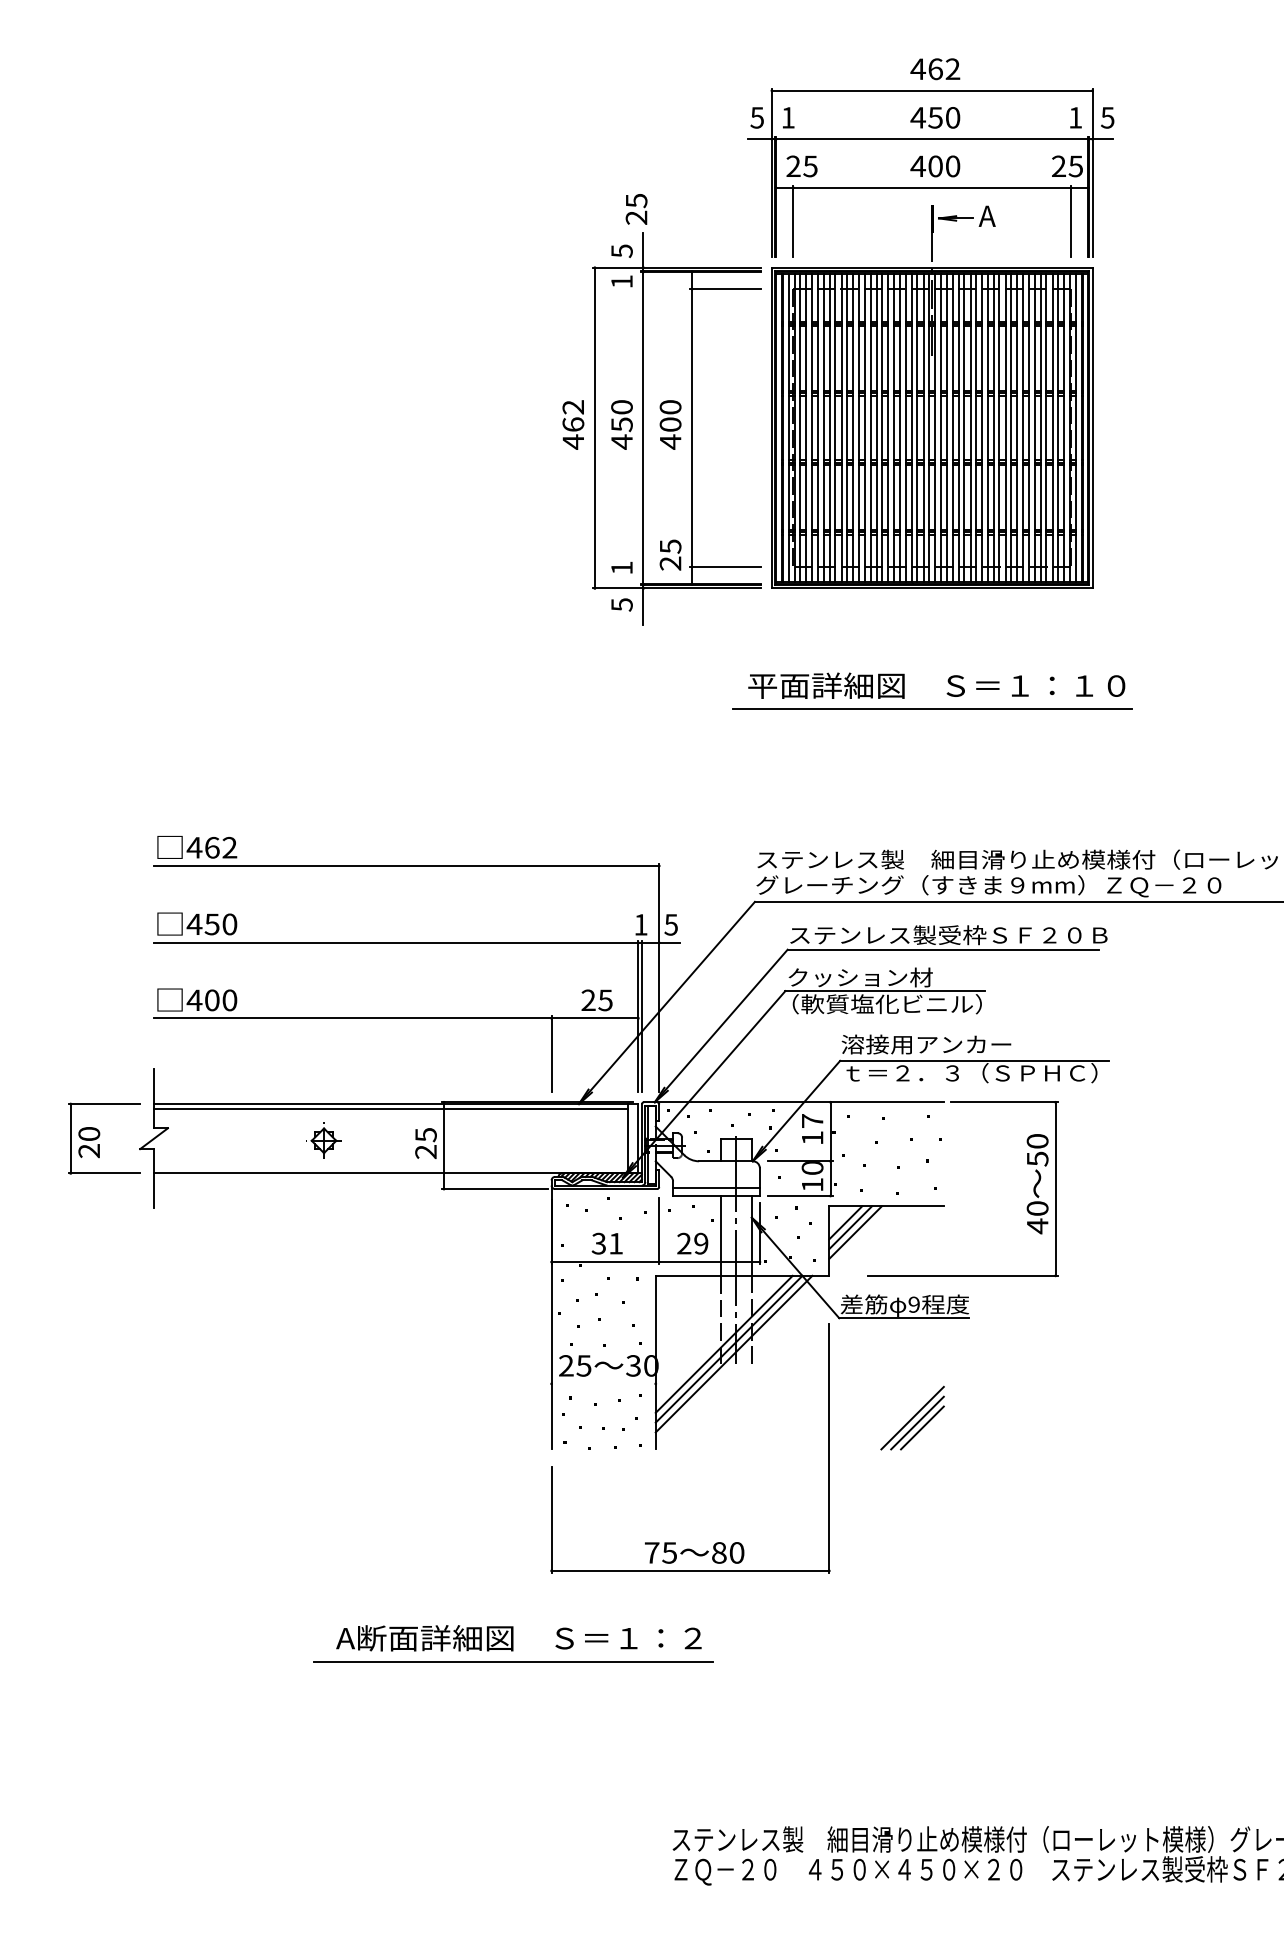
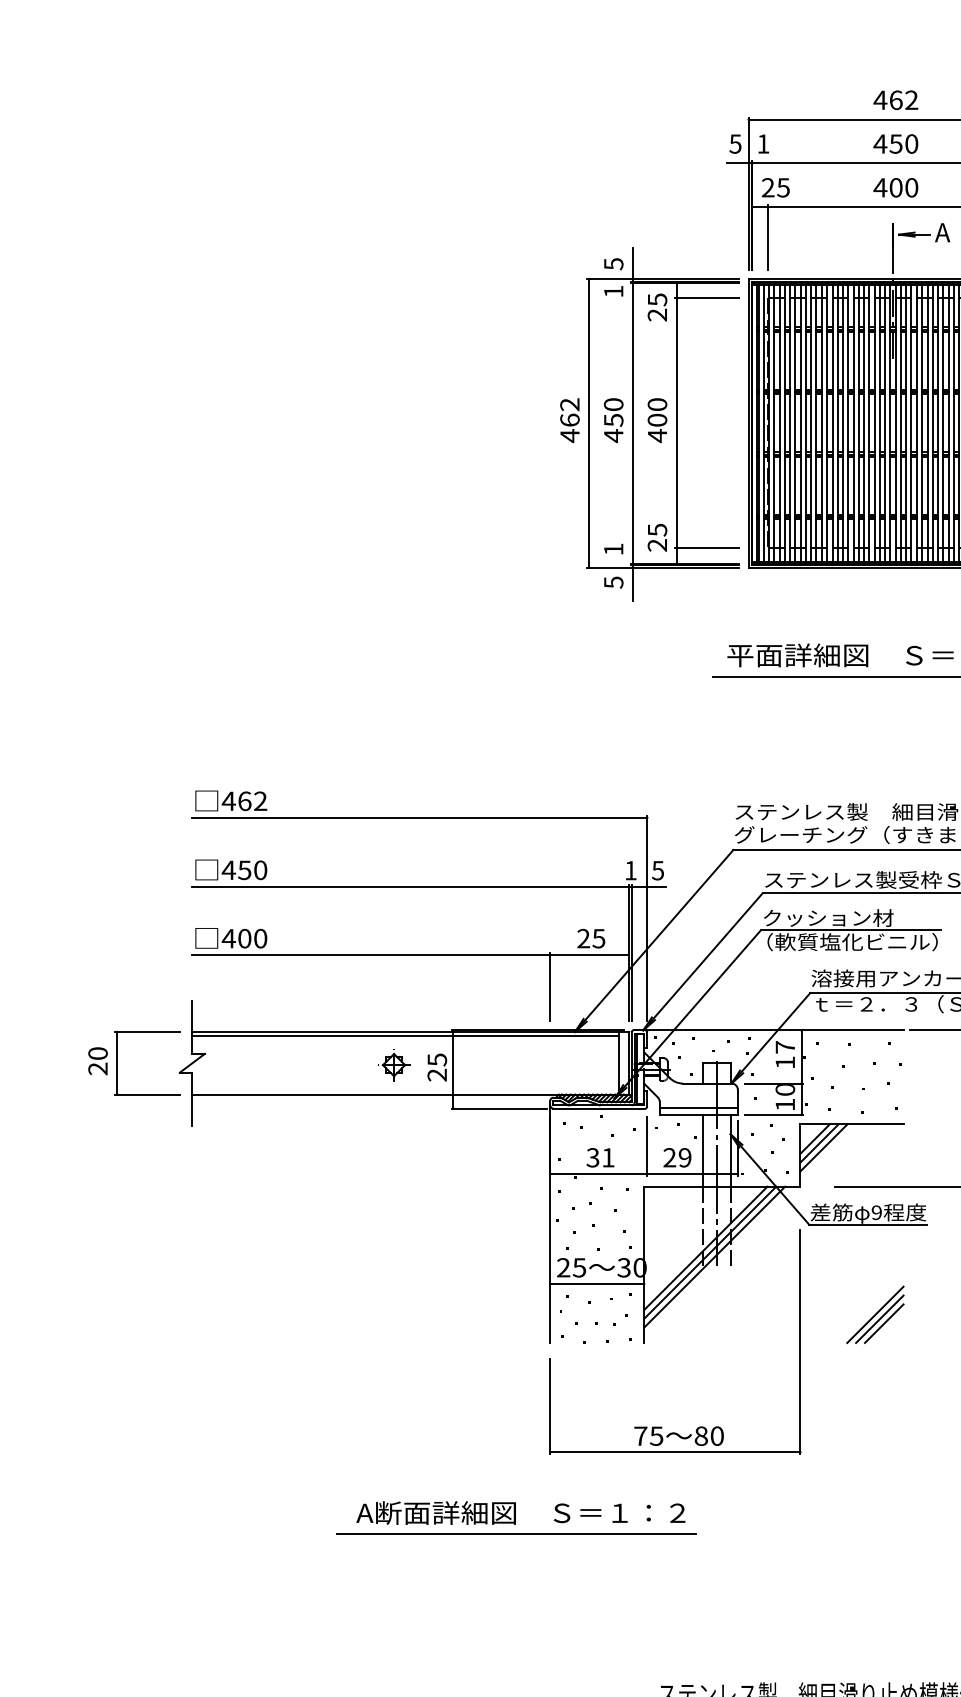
text: (636, 209) -> (657, 307), moved
part: (323, 1140) -> (393, 1064), moved
text: (89, 1142) -> (98, 1061), moved
line: (603, 1383) -> (597, 1283), added

